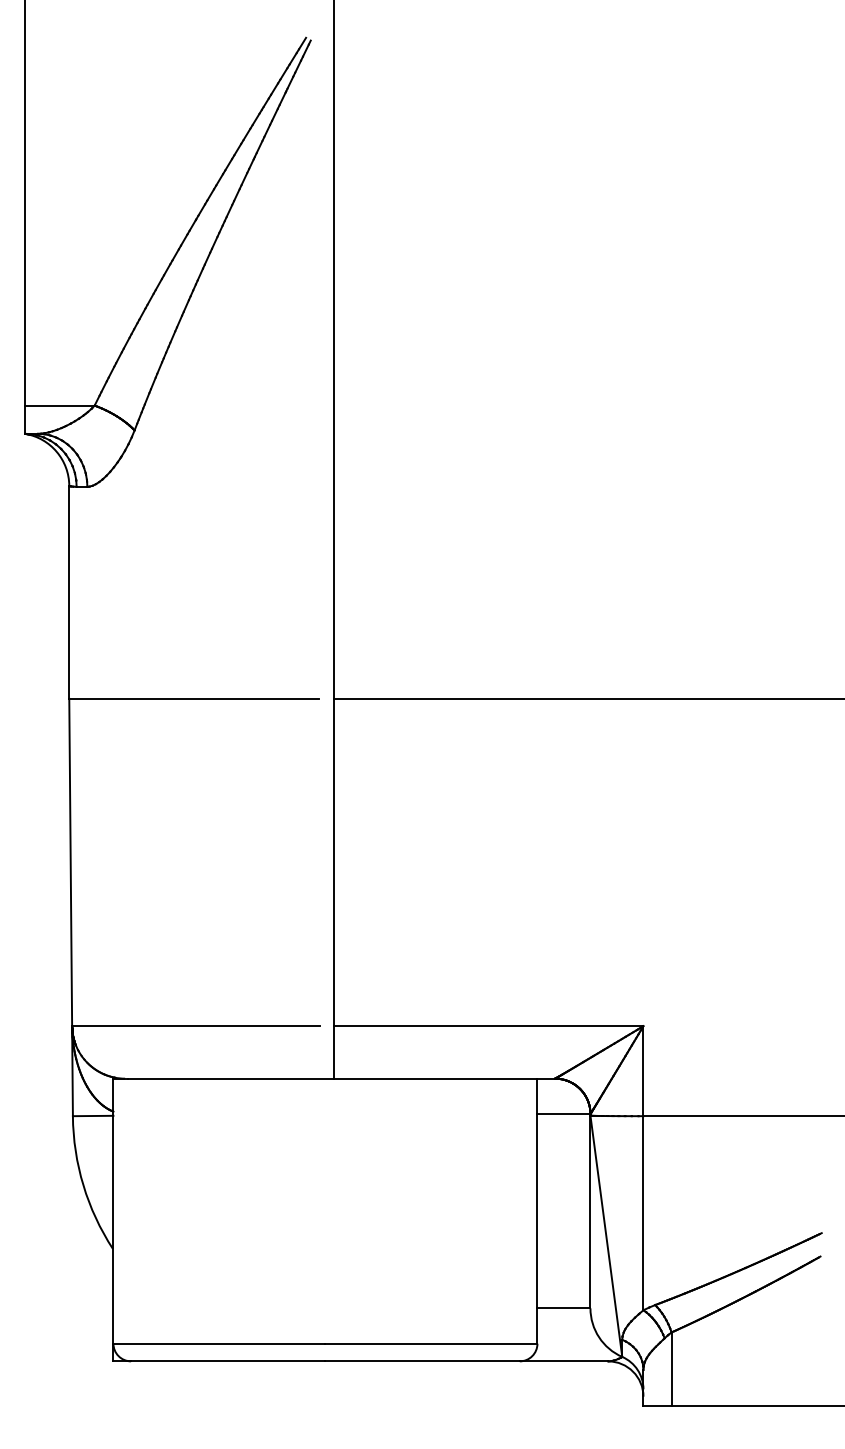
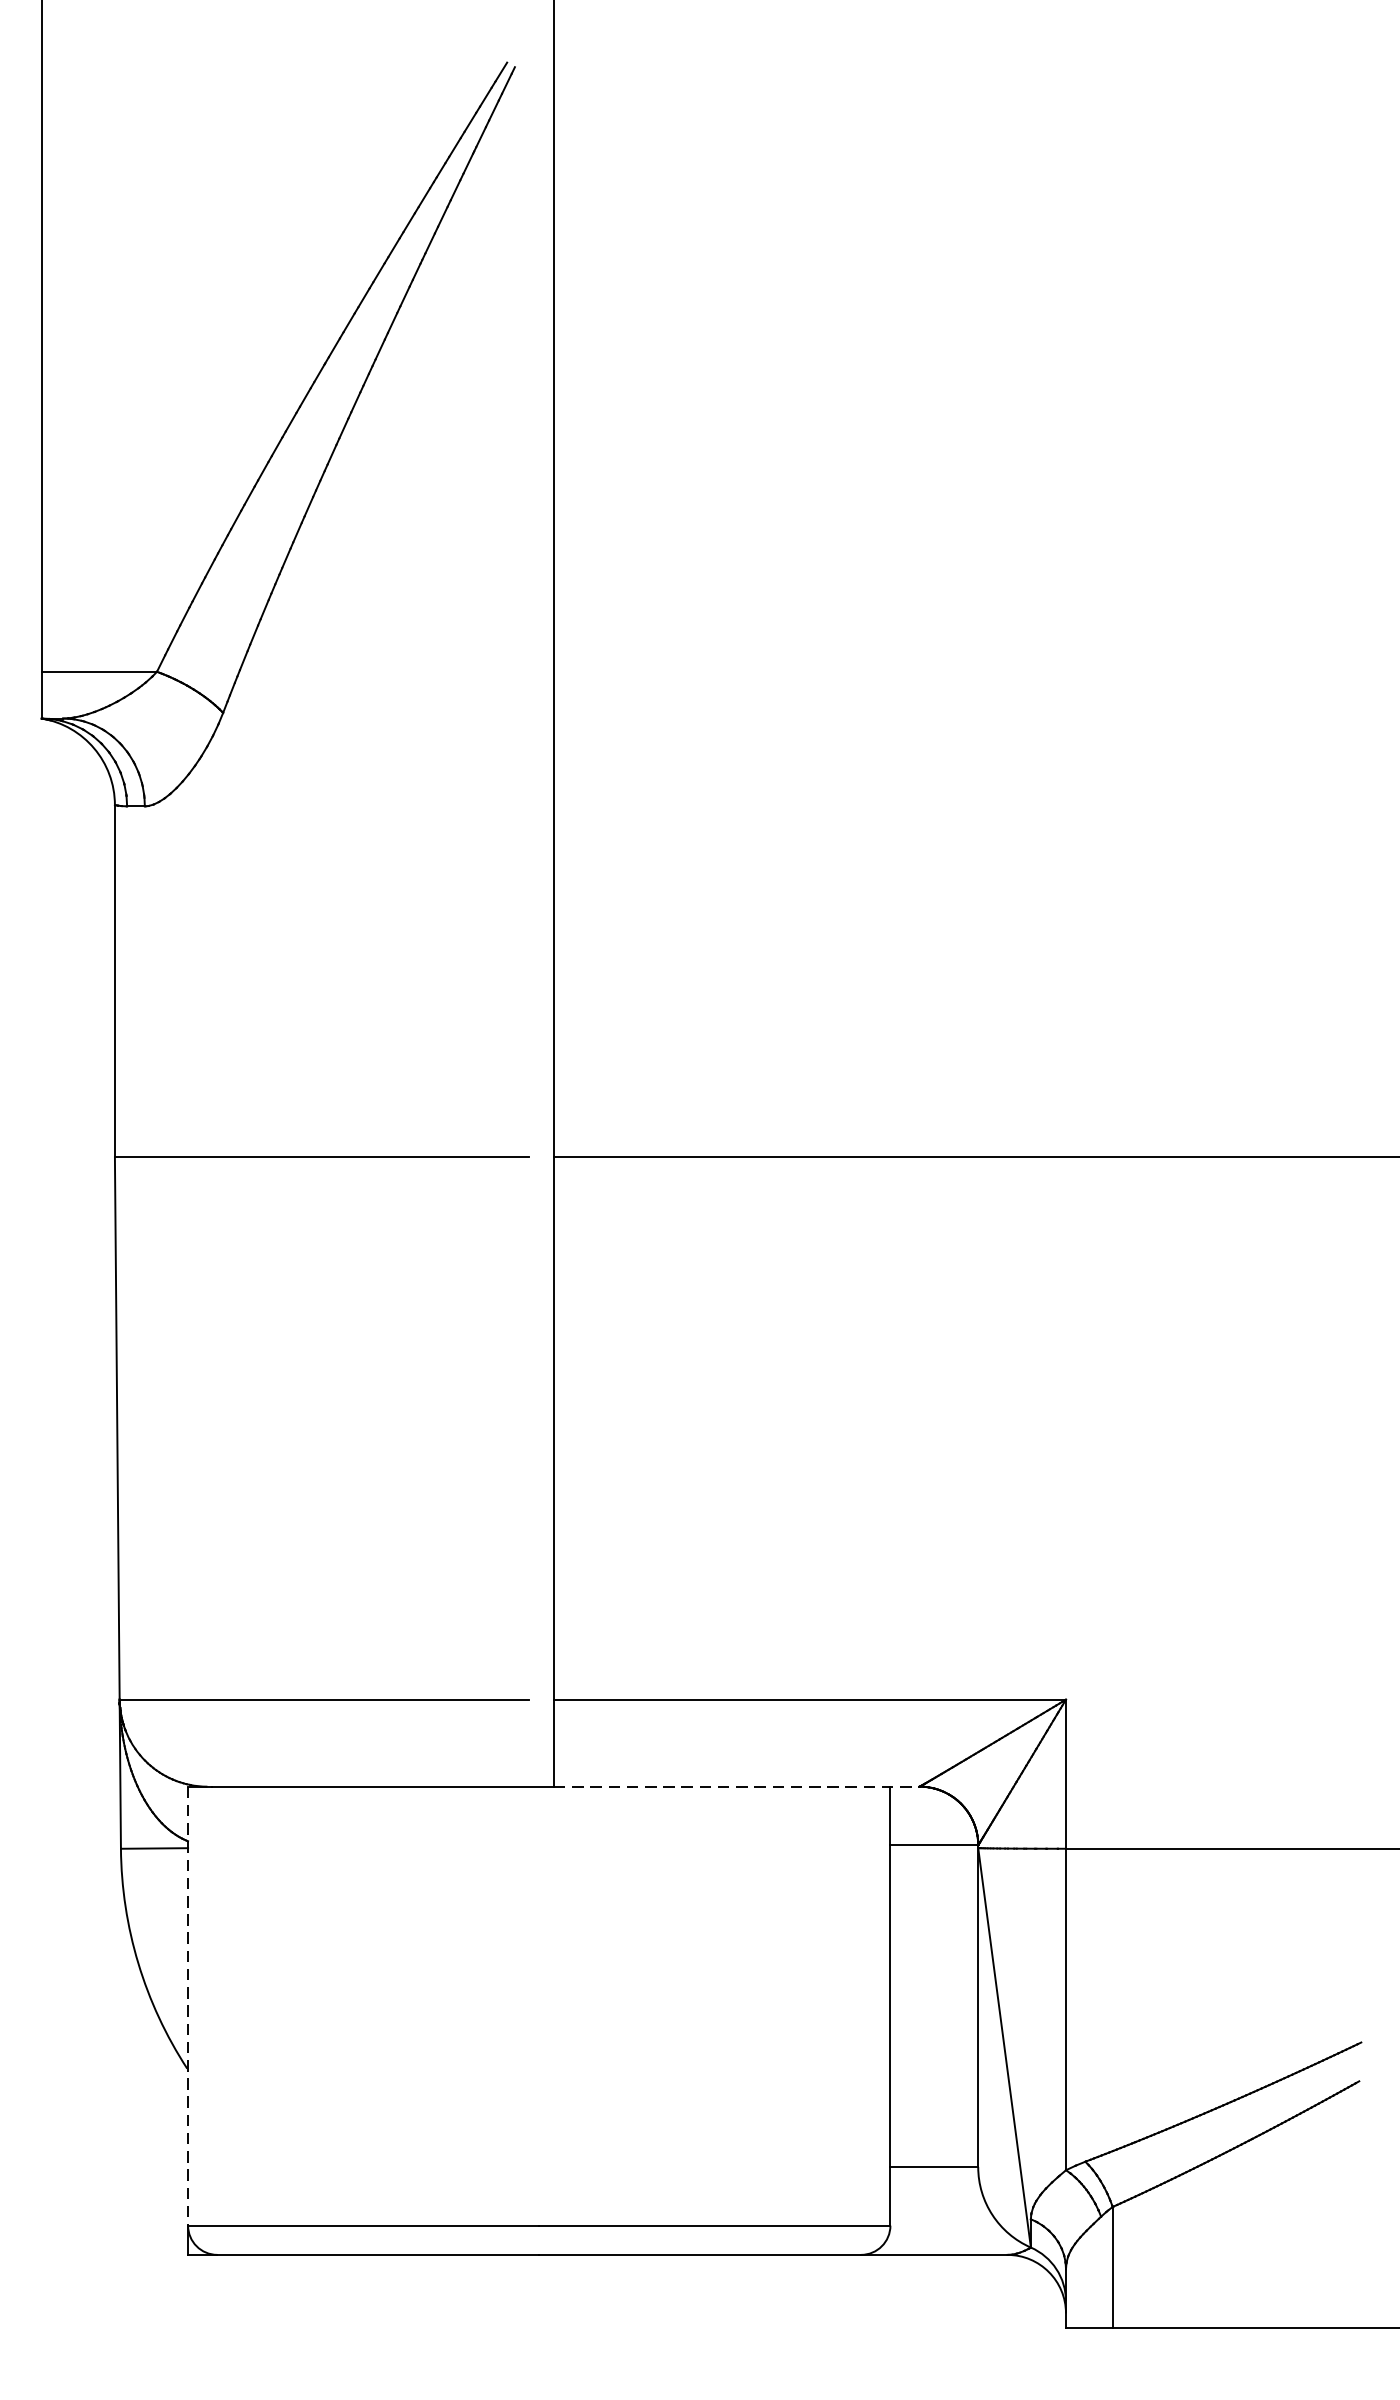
line: (445, 1078) -> (738, 1786), solid -> dashed
line: (113, 1211) -> (188, 2006), solid -> dashed

